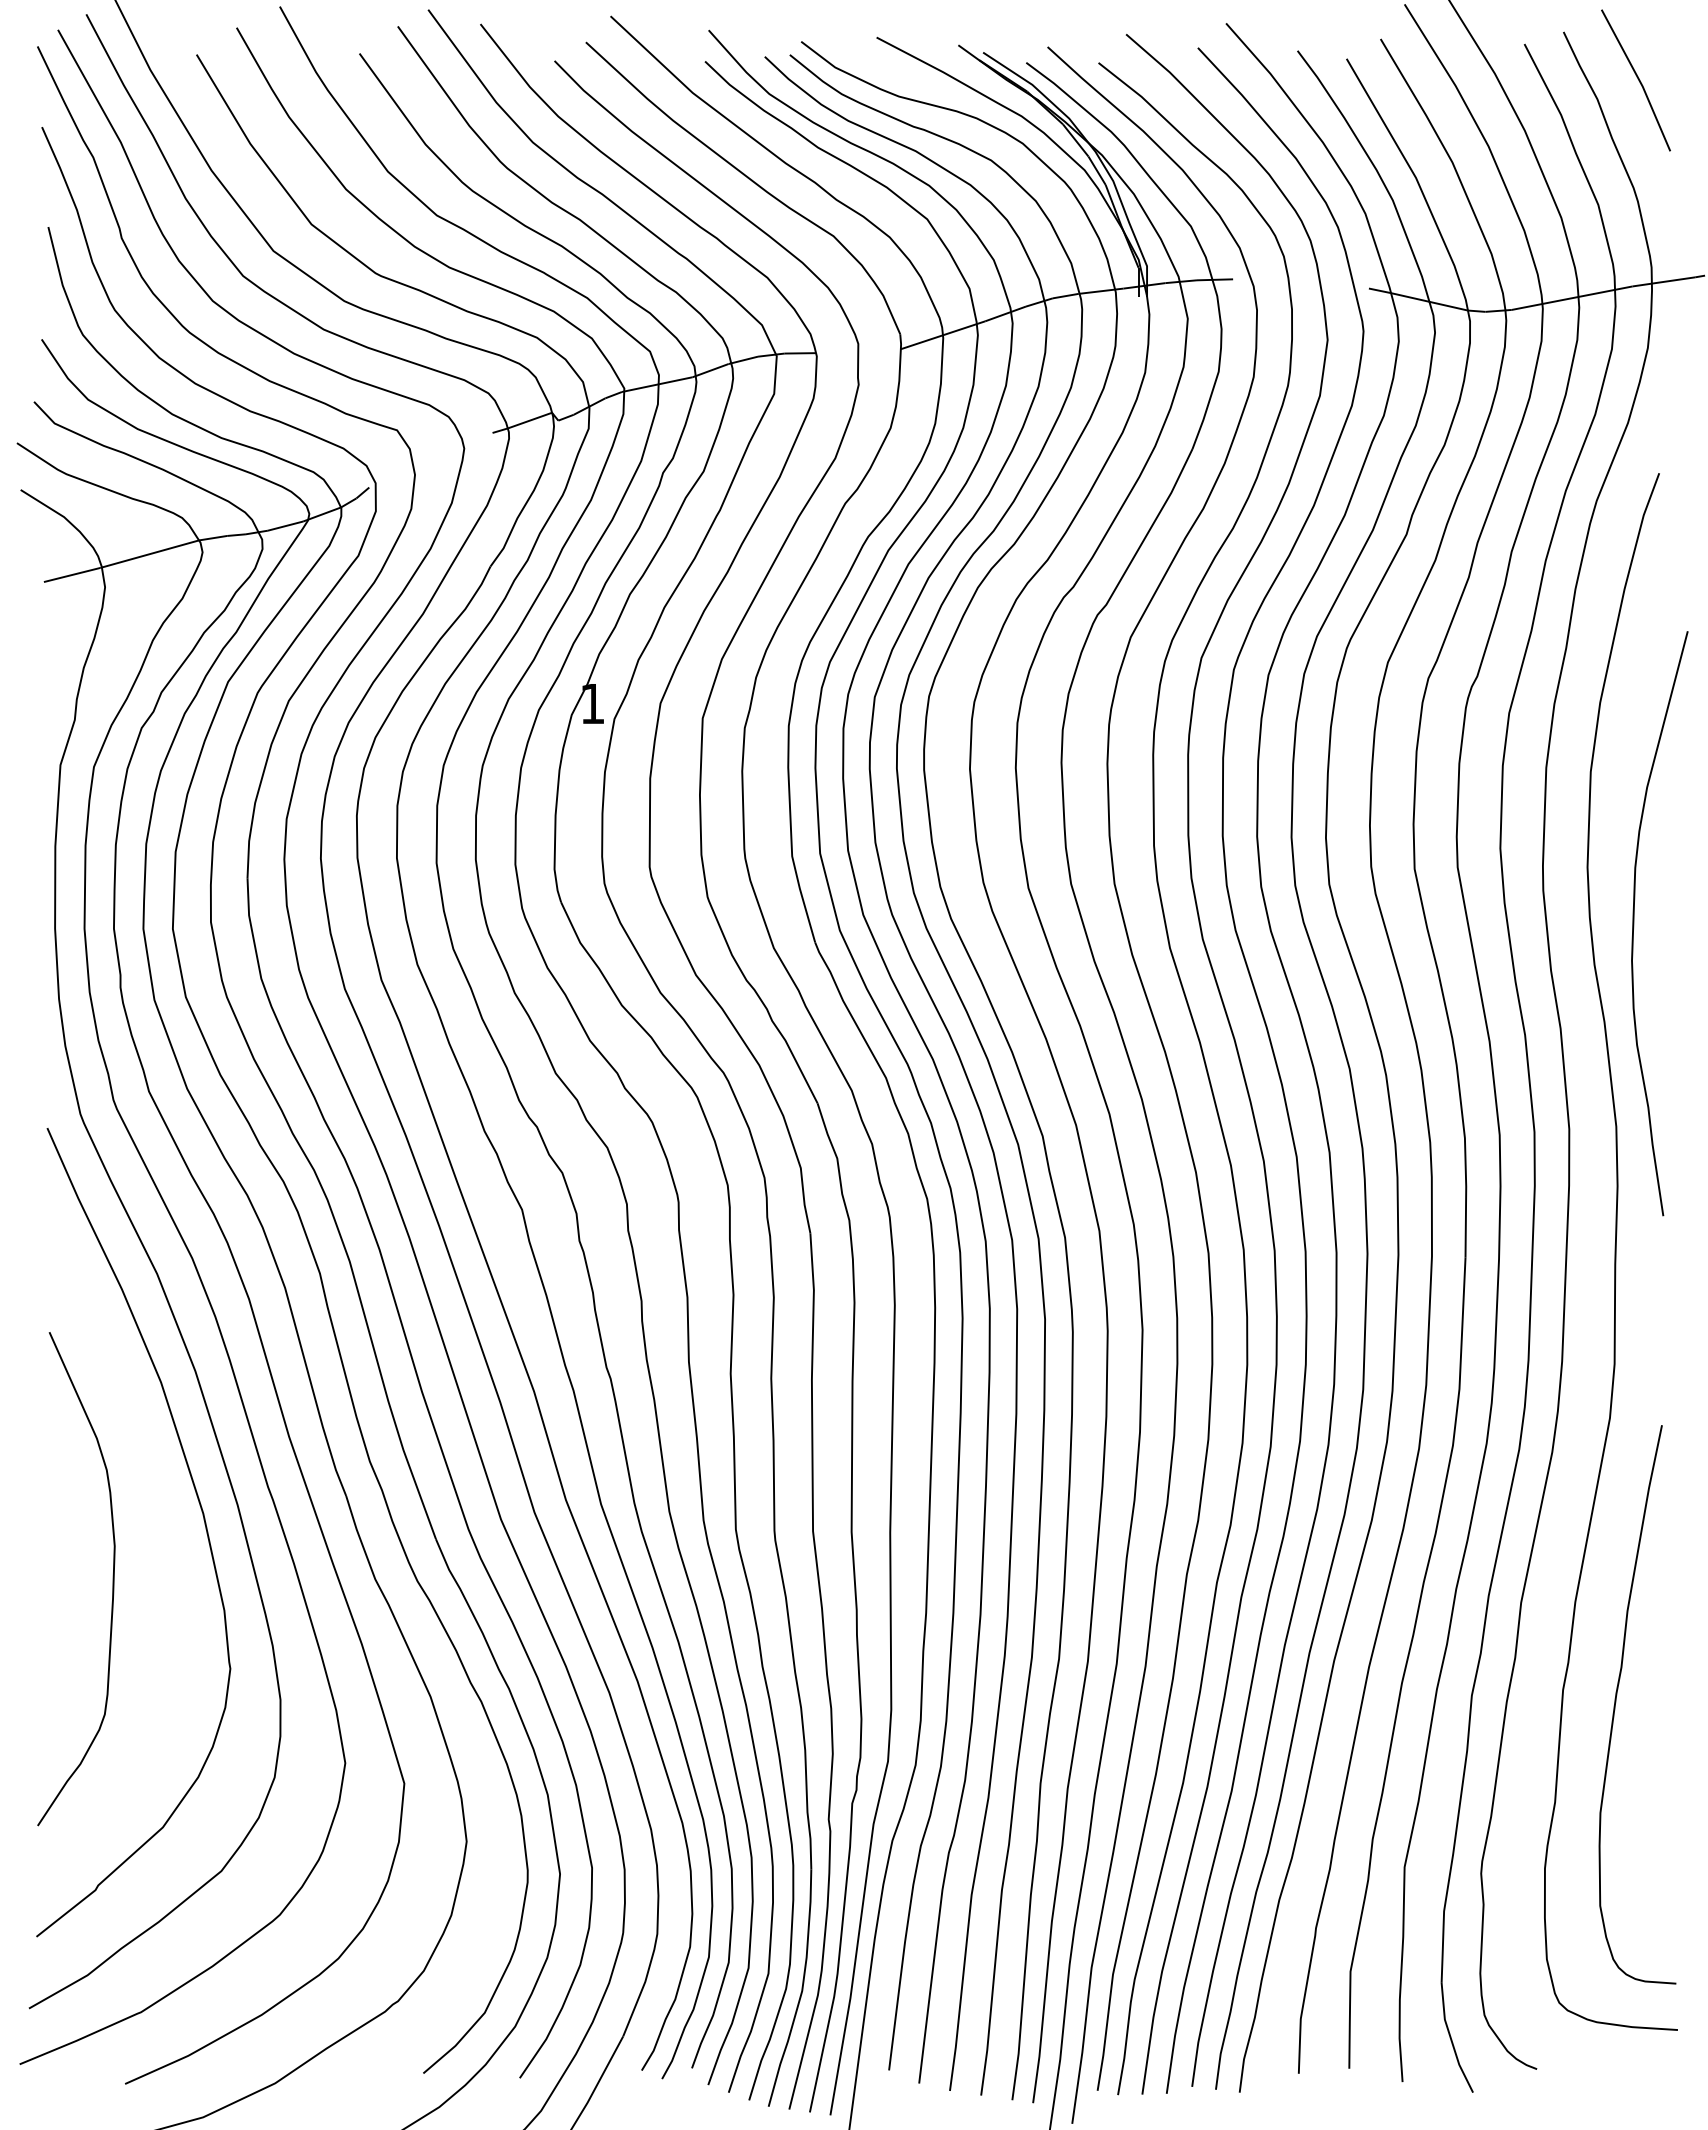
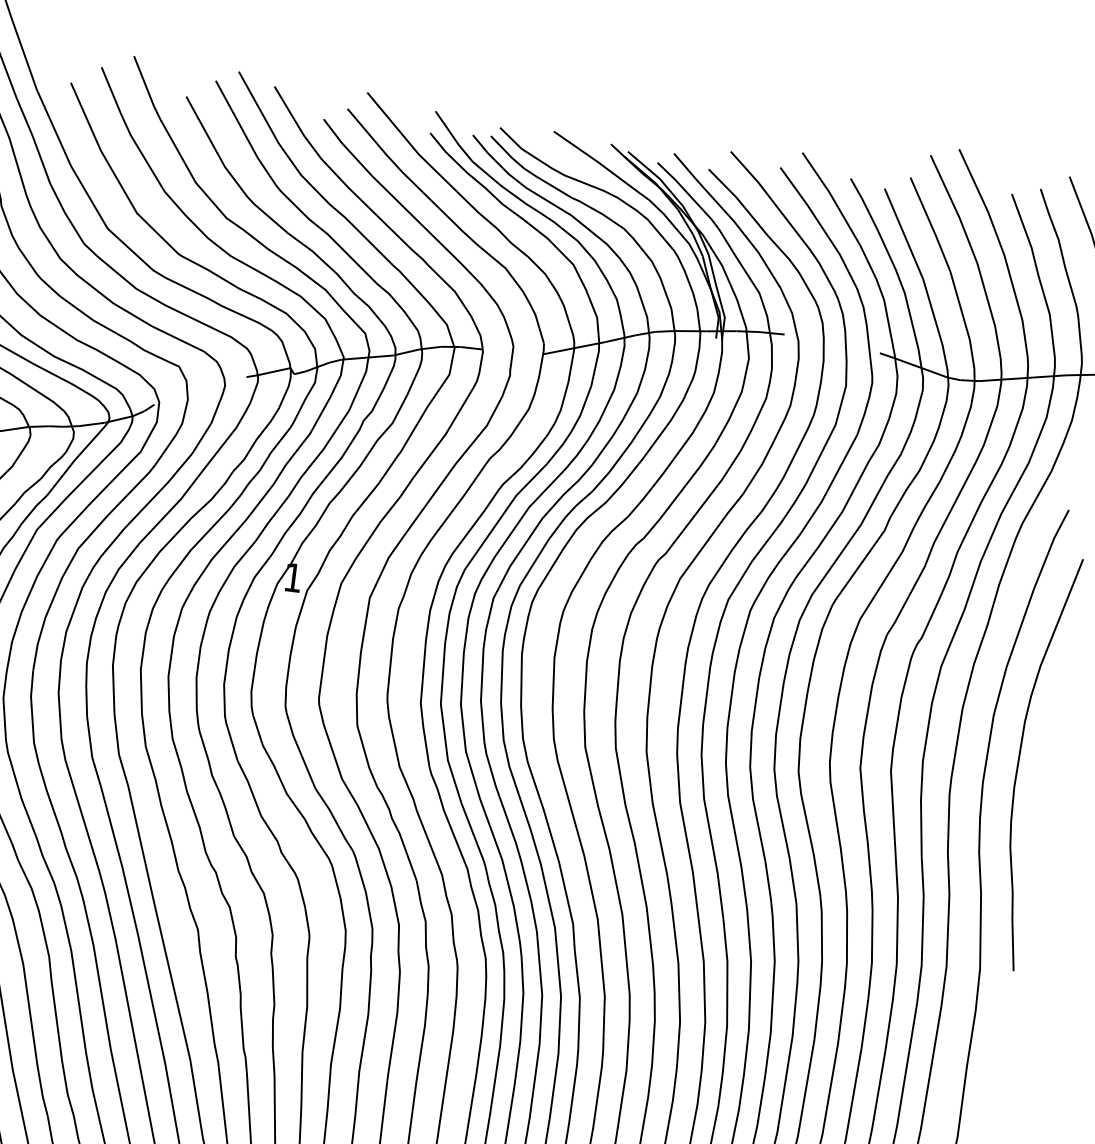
curve: (1634, 923) -> (1019, 761), moved

